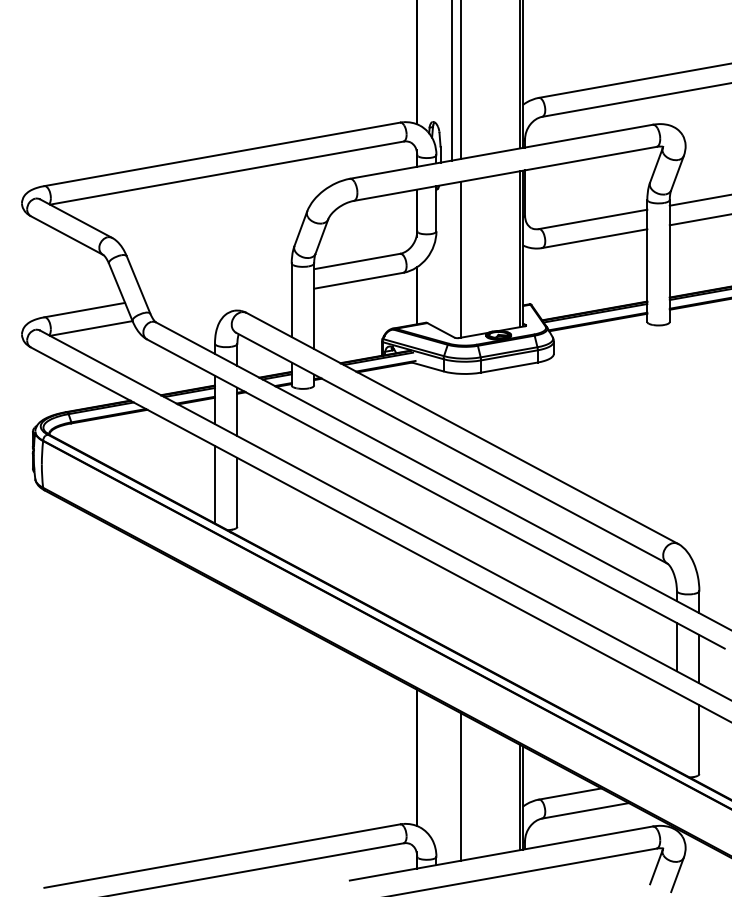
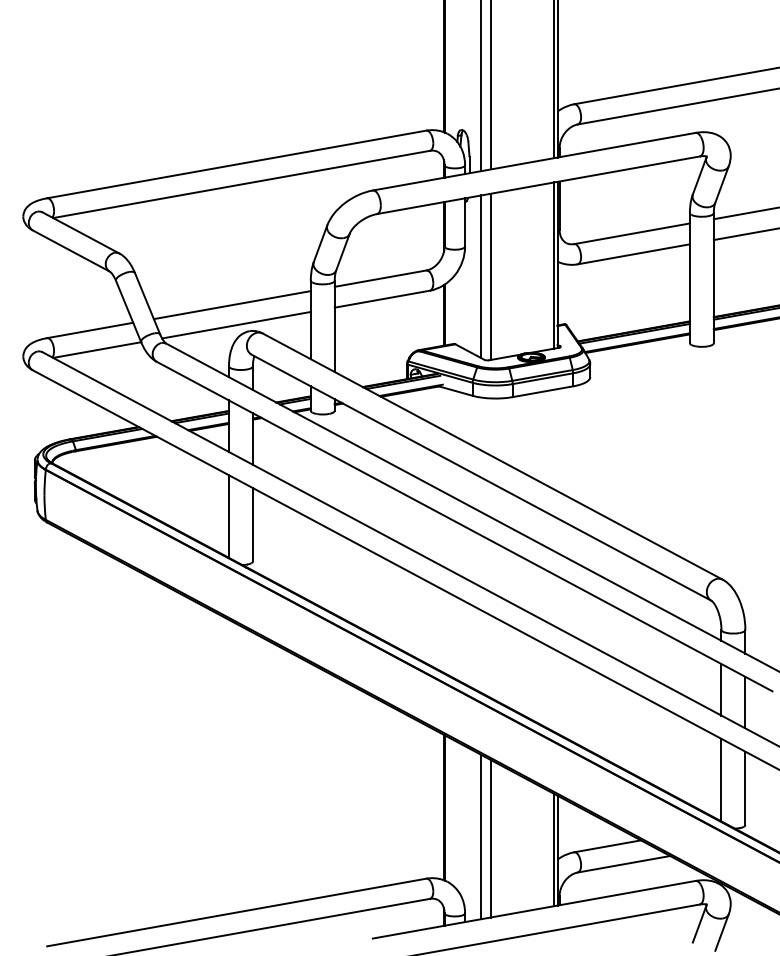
line: (451, 259) -> (481, 276), added
line: (217, 286) -> (231, 305), added
line: (221, 304) -> (235, 324), added
line: (676, 731) -> (720, 779), added
line: (451, 785) -> (481, 837), added

